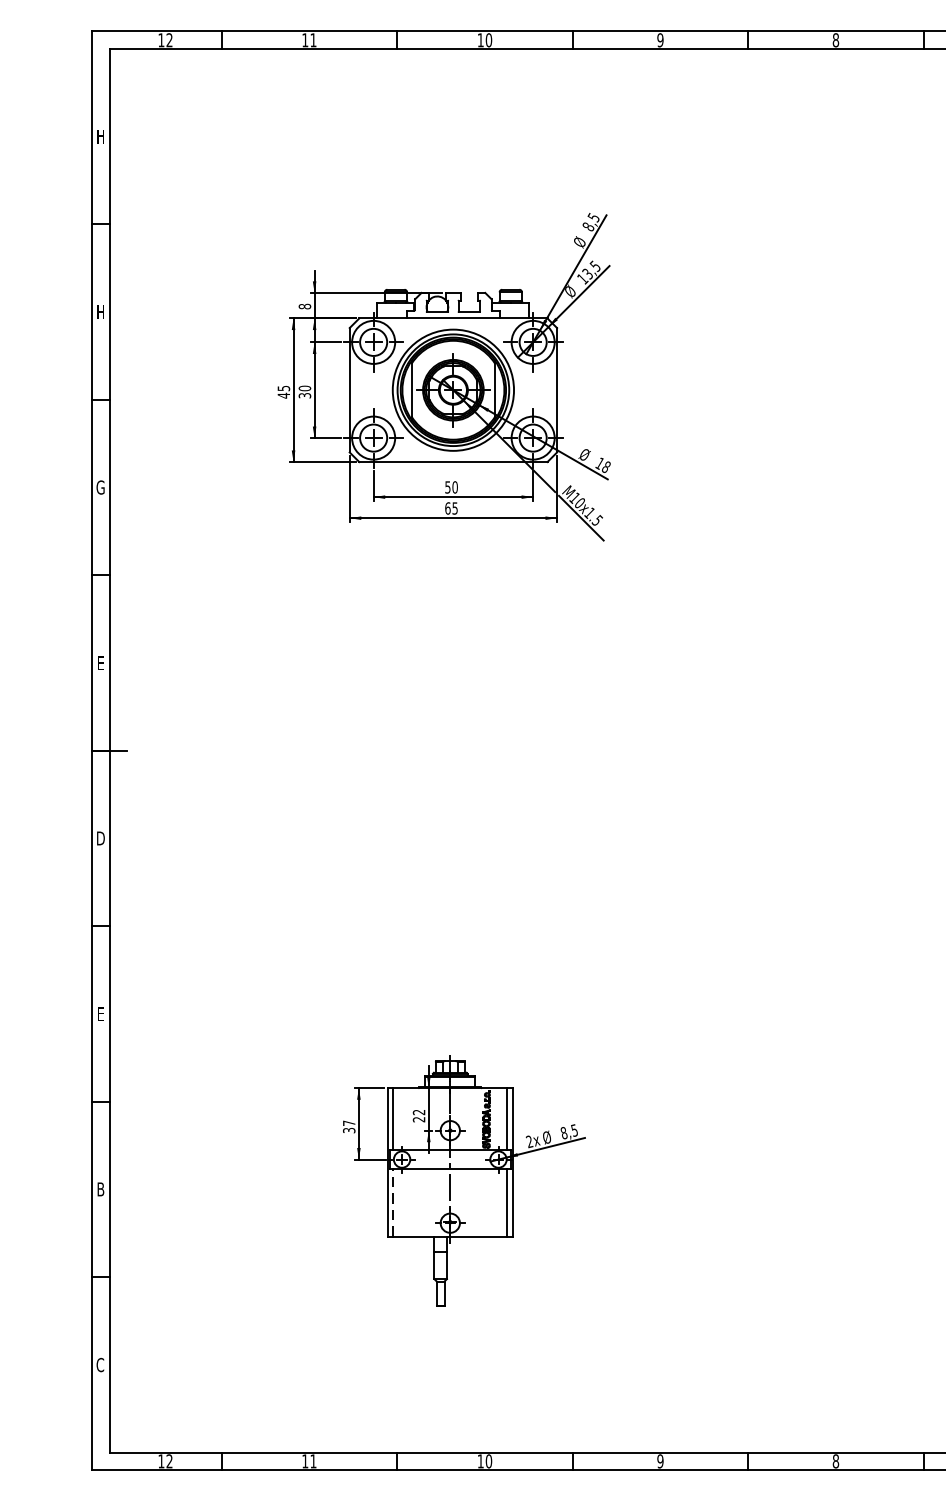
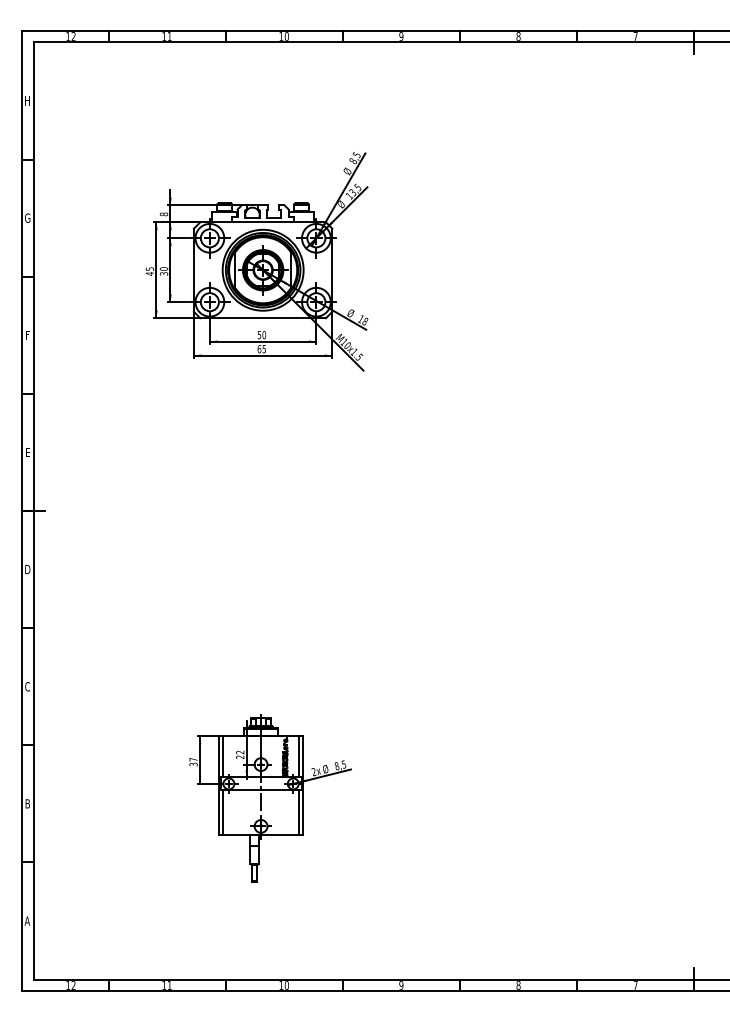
text: (100, 311) -> (27, 217), H -> G
text: (100, 486) -> (27, 334), G -> F
text: (100, 1013) -> (27, 686), E -> C
line: (394, 1202) -> (223, 812), dashed -> solid
text: (100, 1364) -> (27, 920), C -> A

